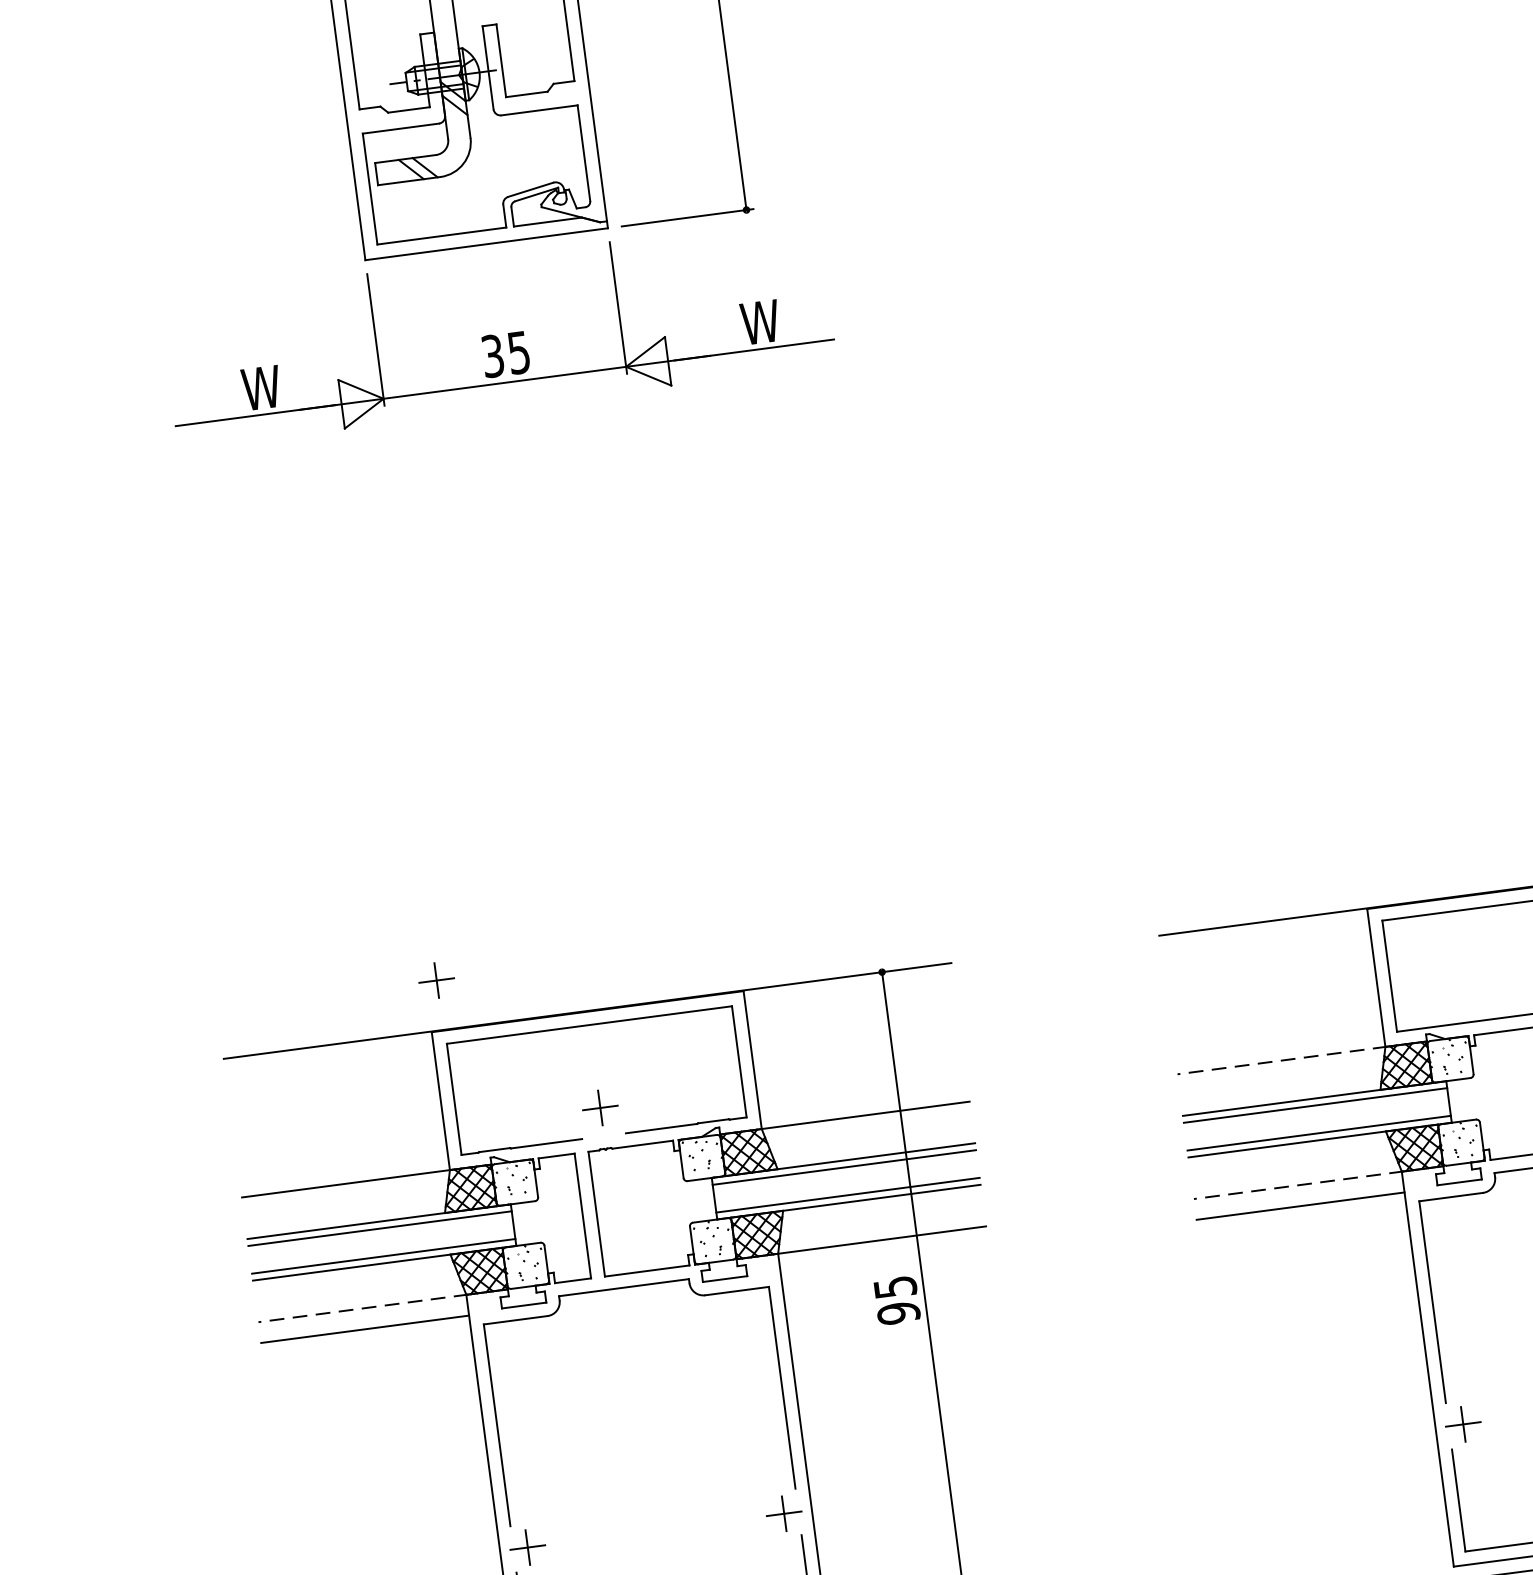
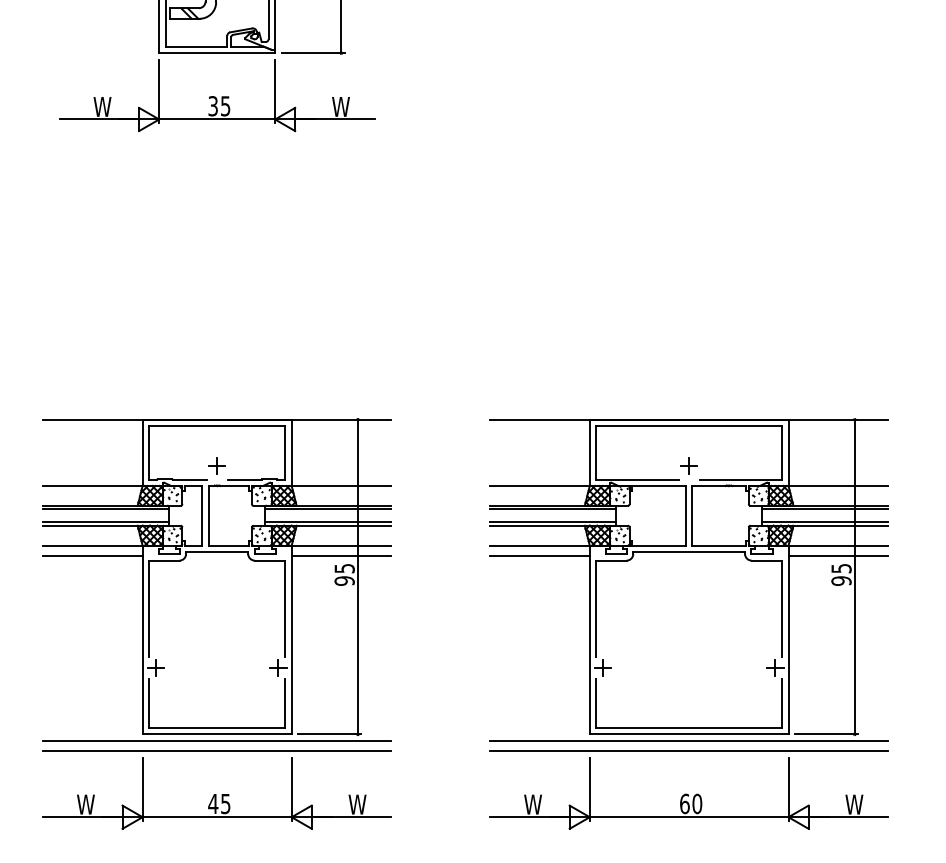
part: (435, 979) -> (147, 395), removed
line: (1282, 1061) -> (540, 486), dashed -> solid
line: (1298, 1184) -> (540, 545), dashed -> solid
line: (885, 1260) -> (341, 555), added
line: (361, 1308) -> (92, 545), dashed -> solid

